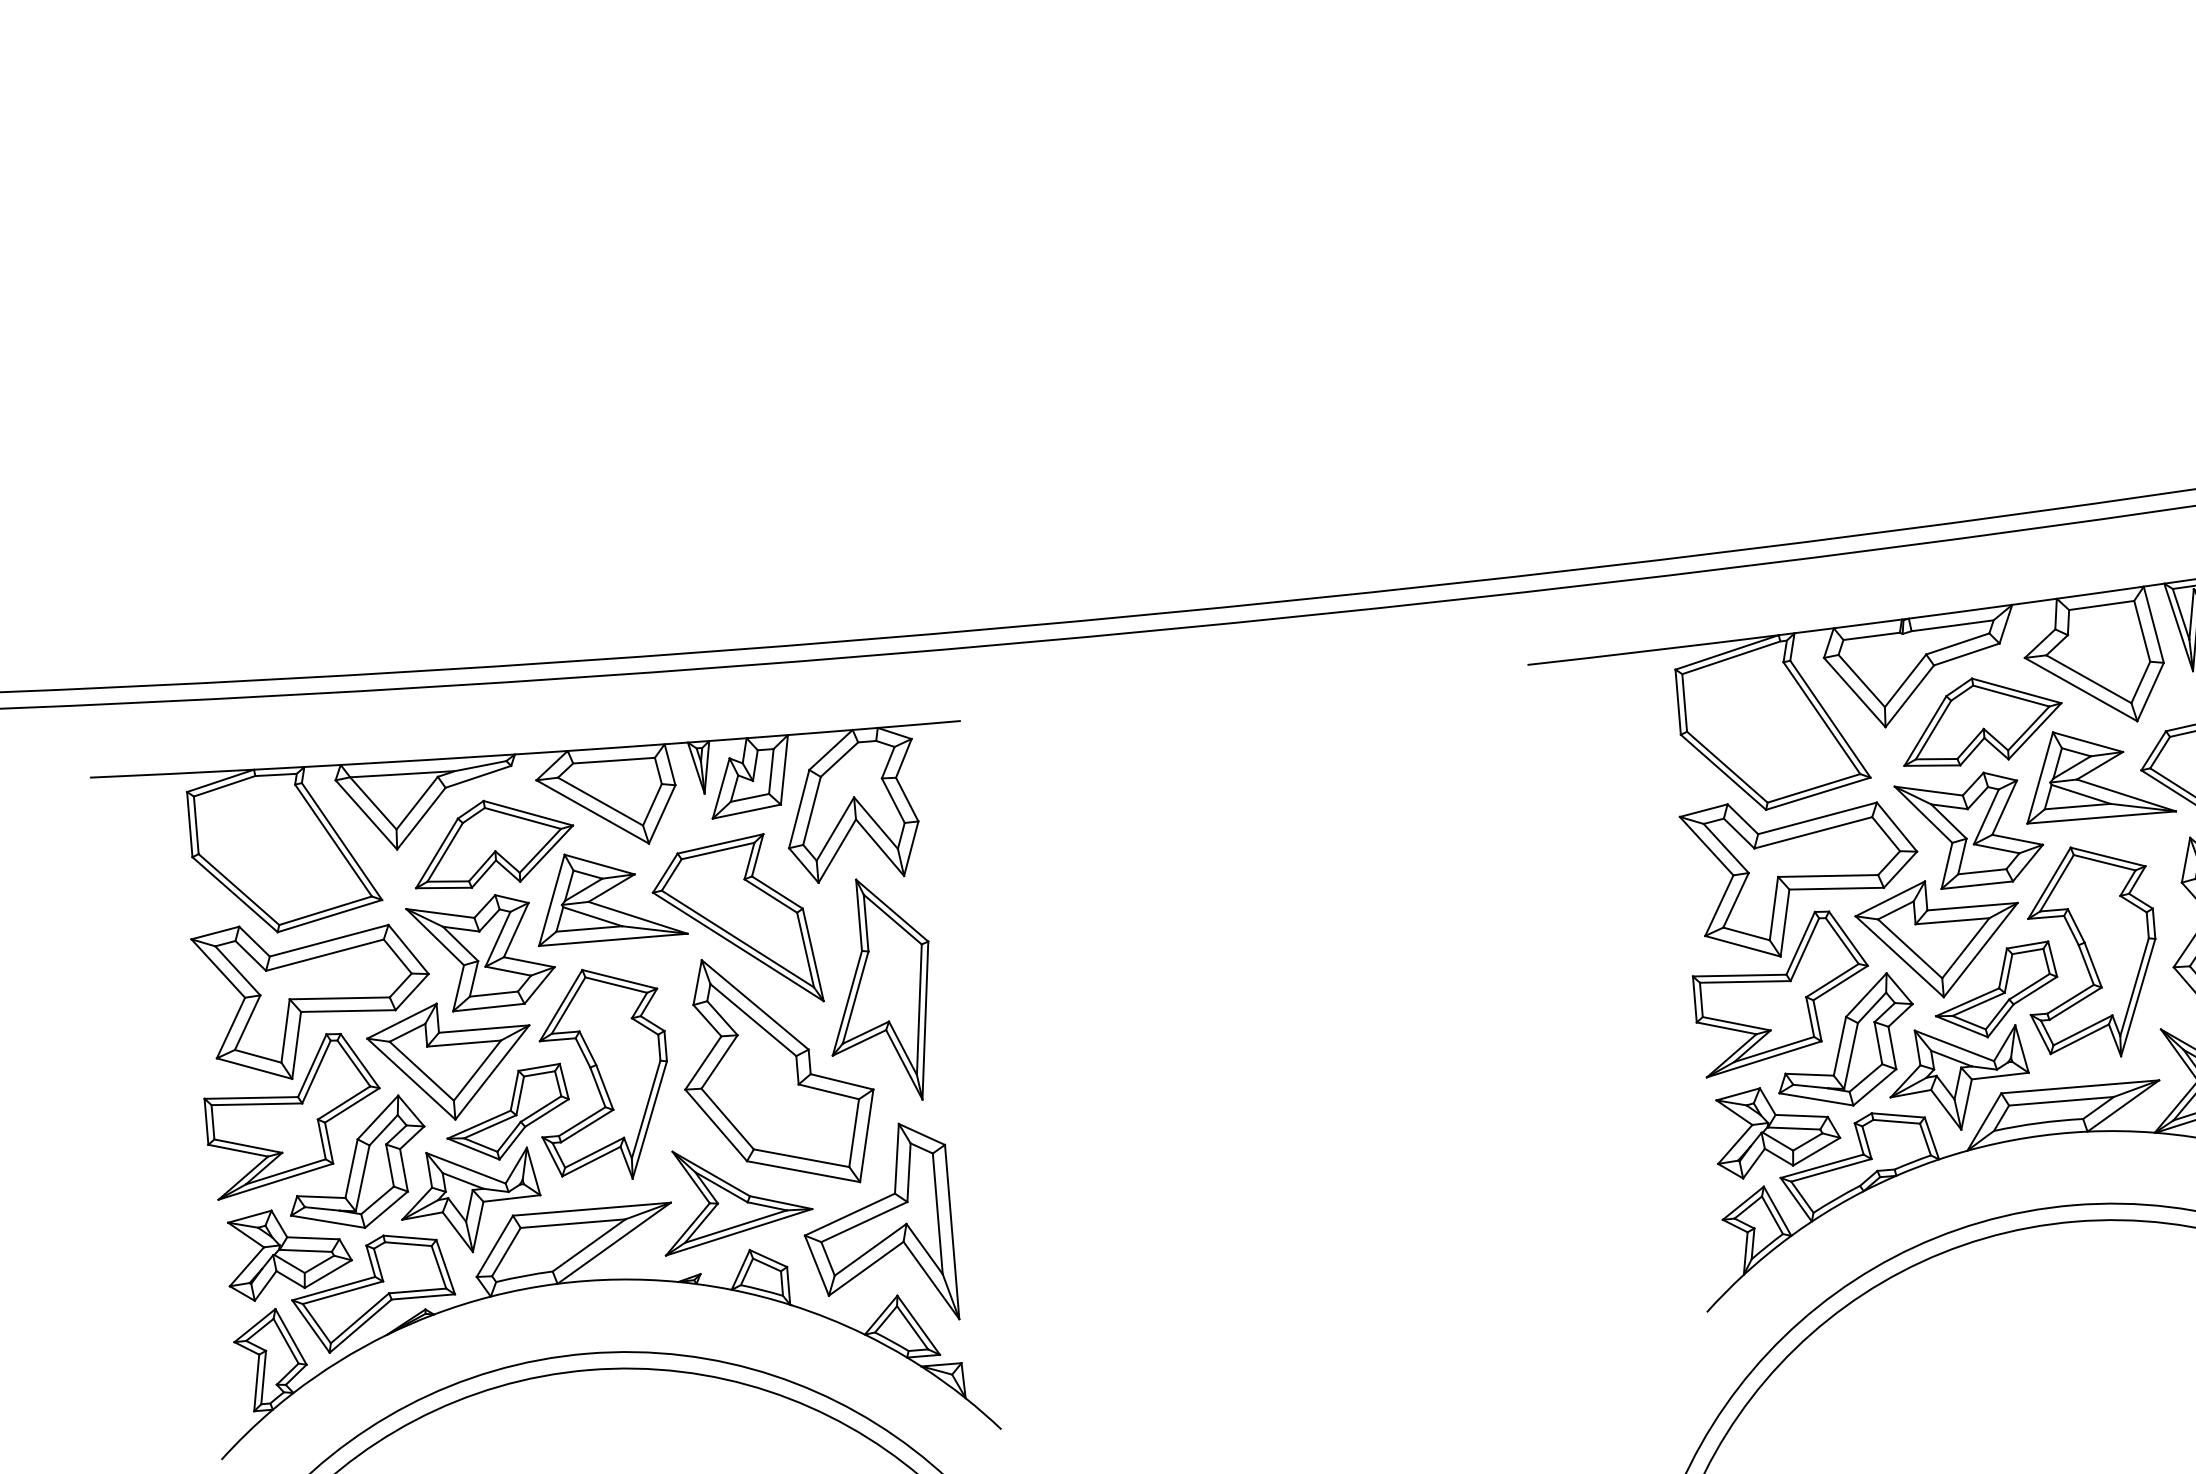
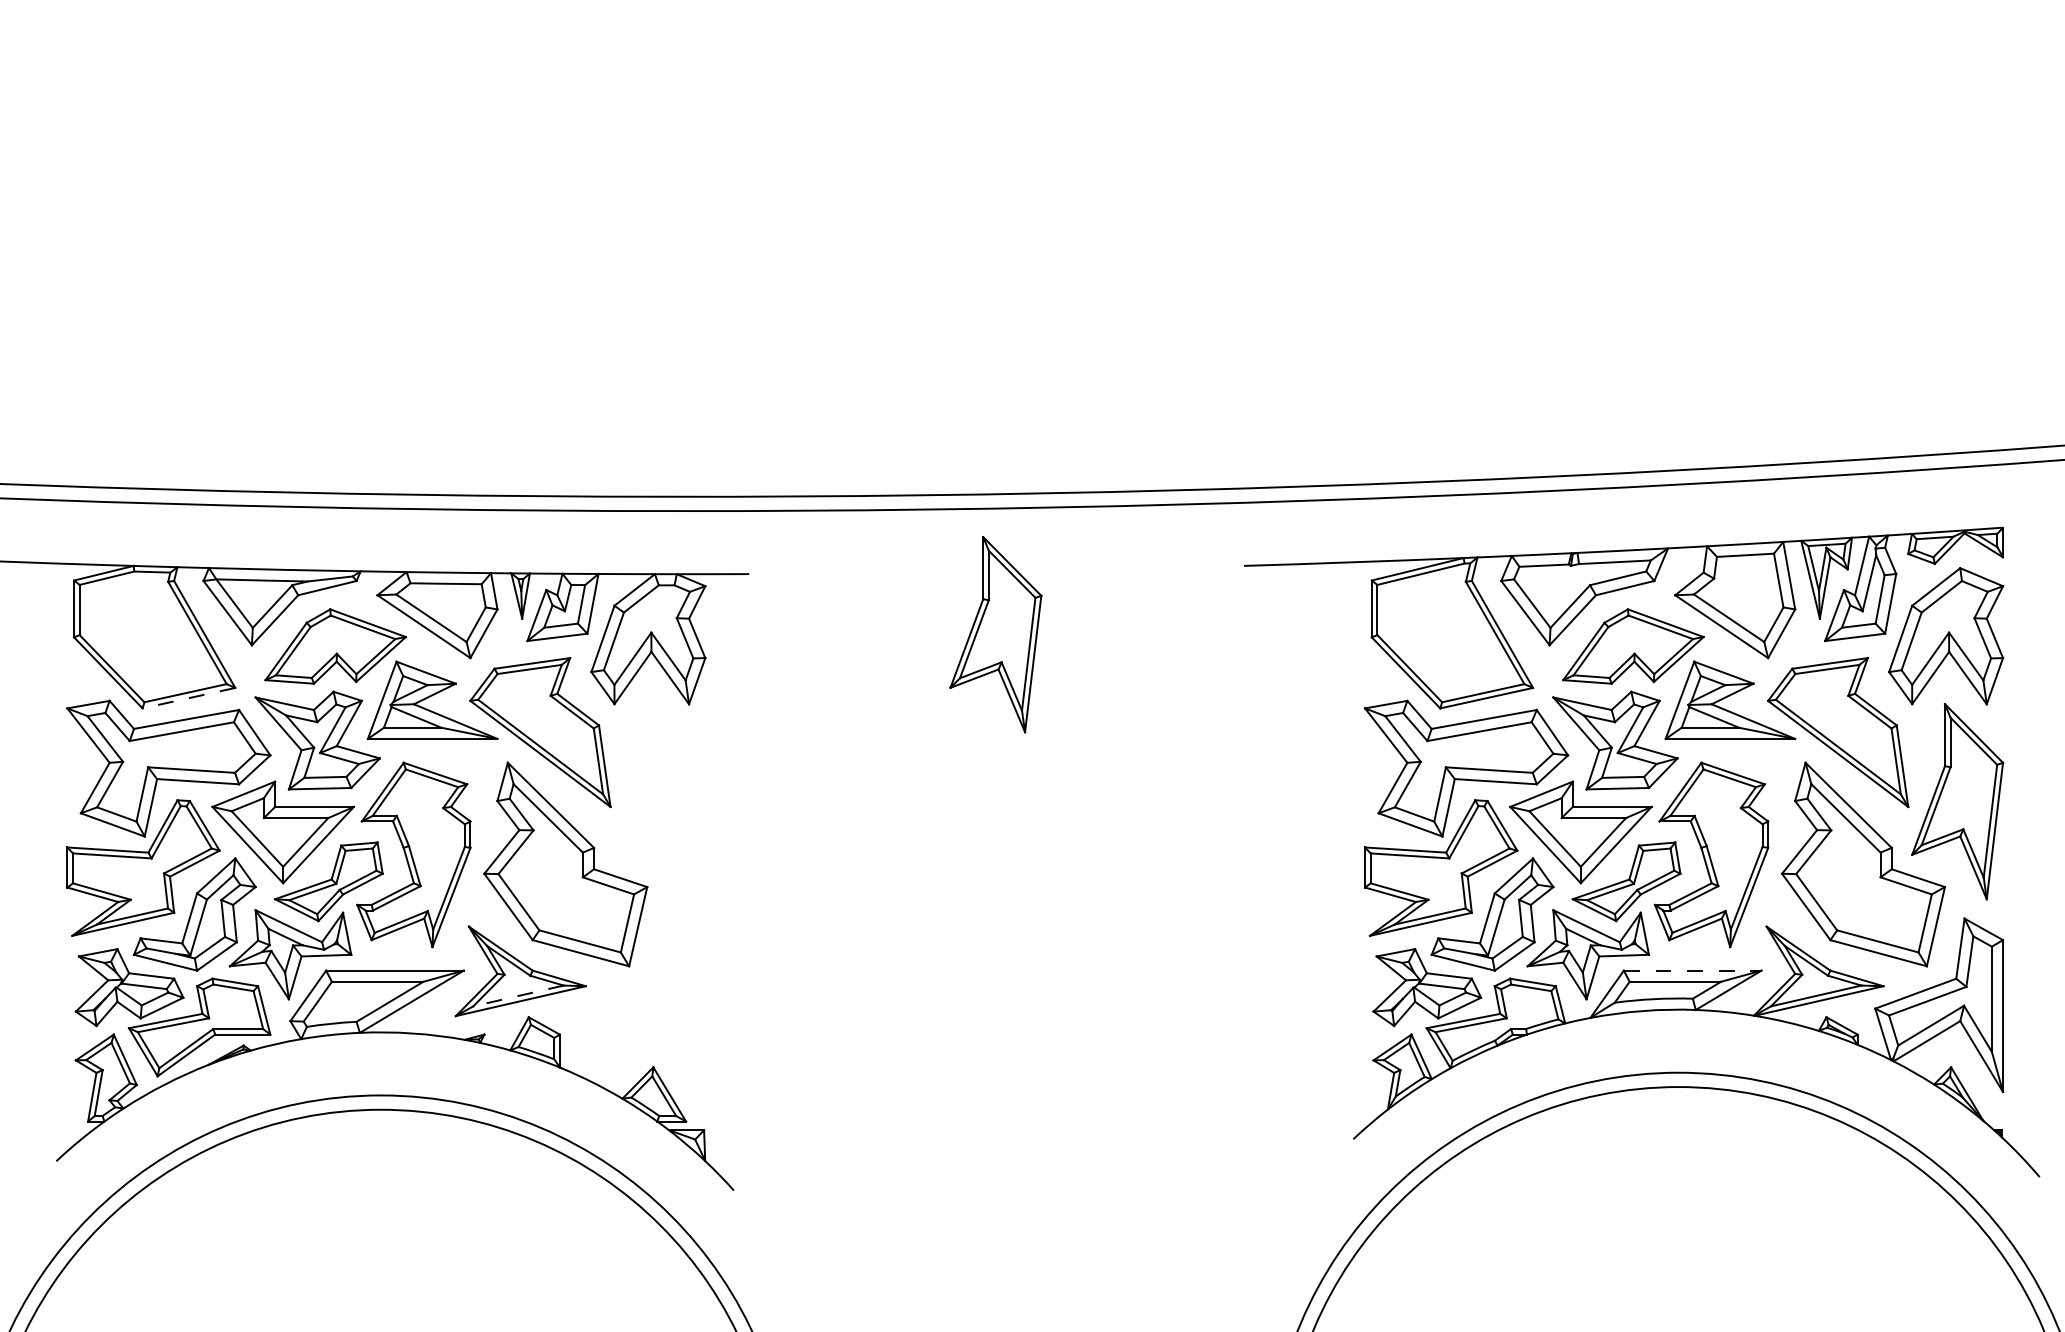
line: (329, 916) -> (188, 698), solid -> dashed
part: (879, 990) -> (995, 634), moved
line: (2080, 1086) -> (1692, 970), solid -> dashed
part: (877, 1225) -> (641, 1005), removed
line: (736, 1227) -> (518, 996), solid -> dashed

